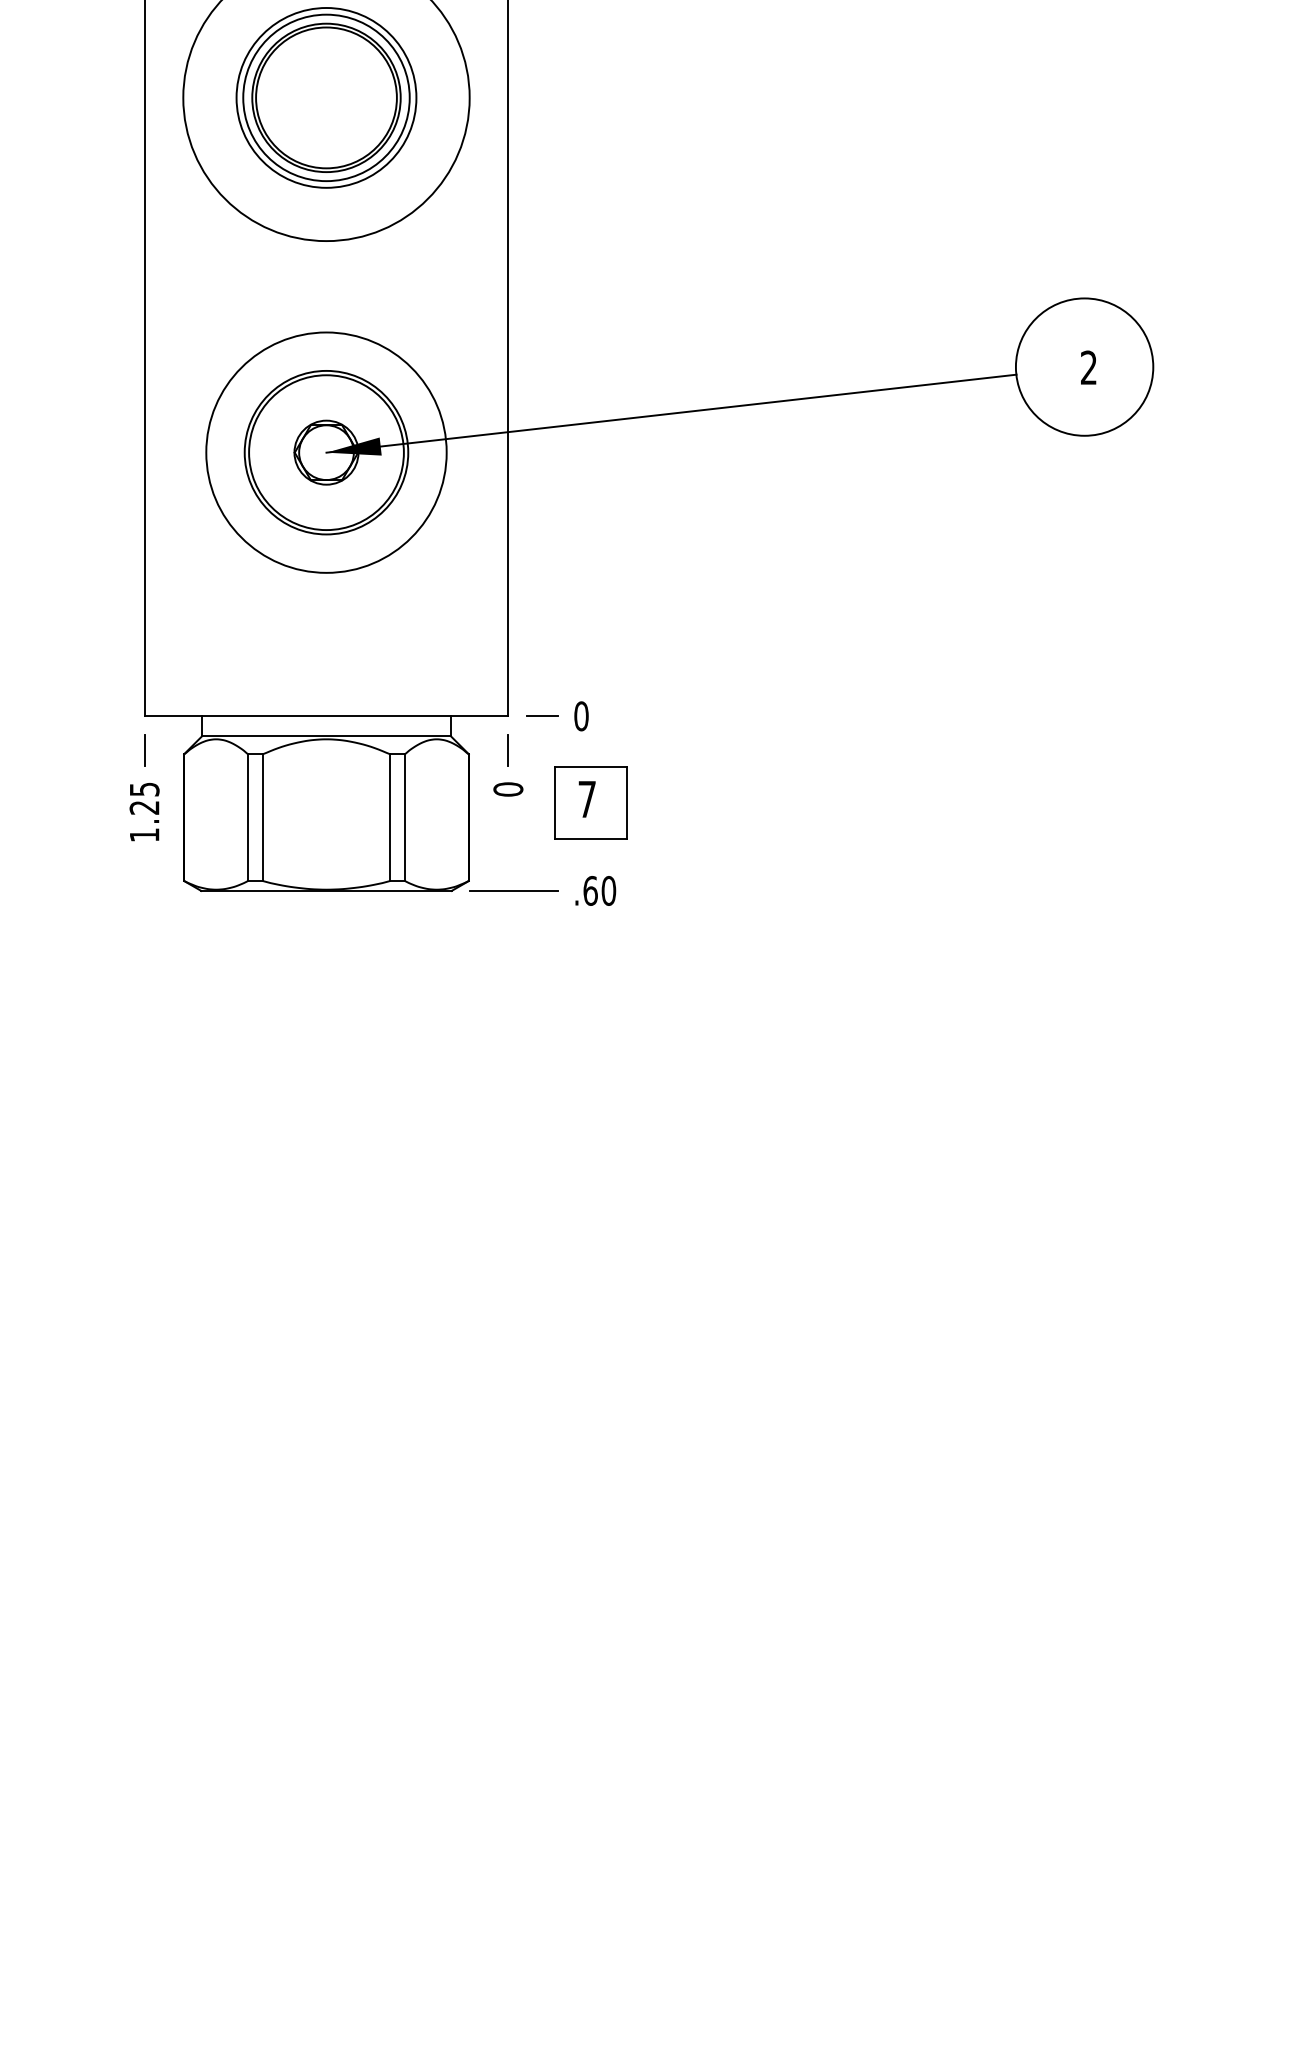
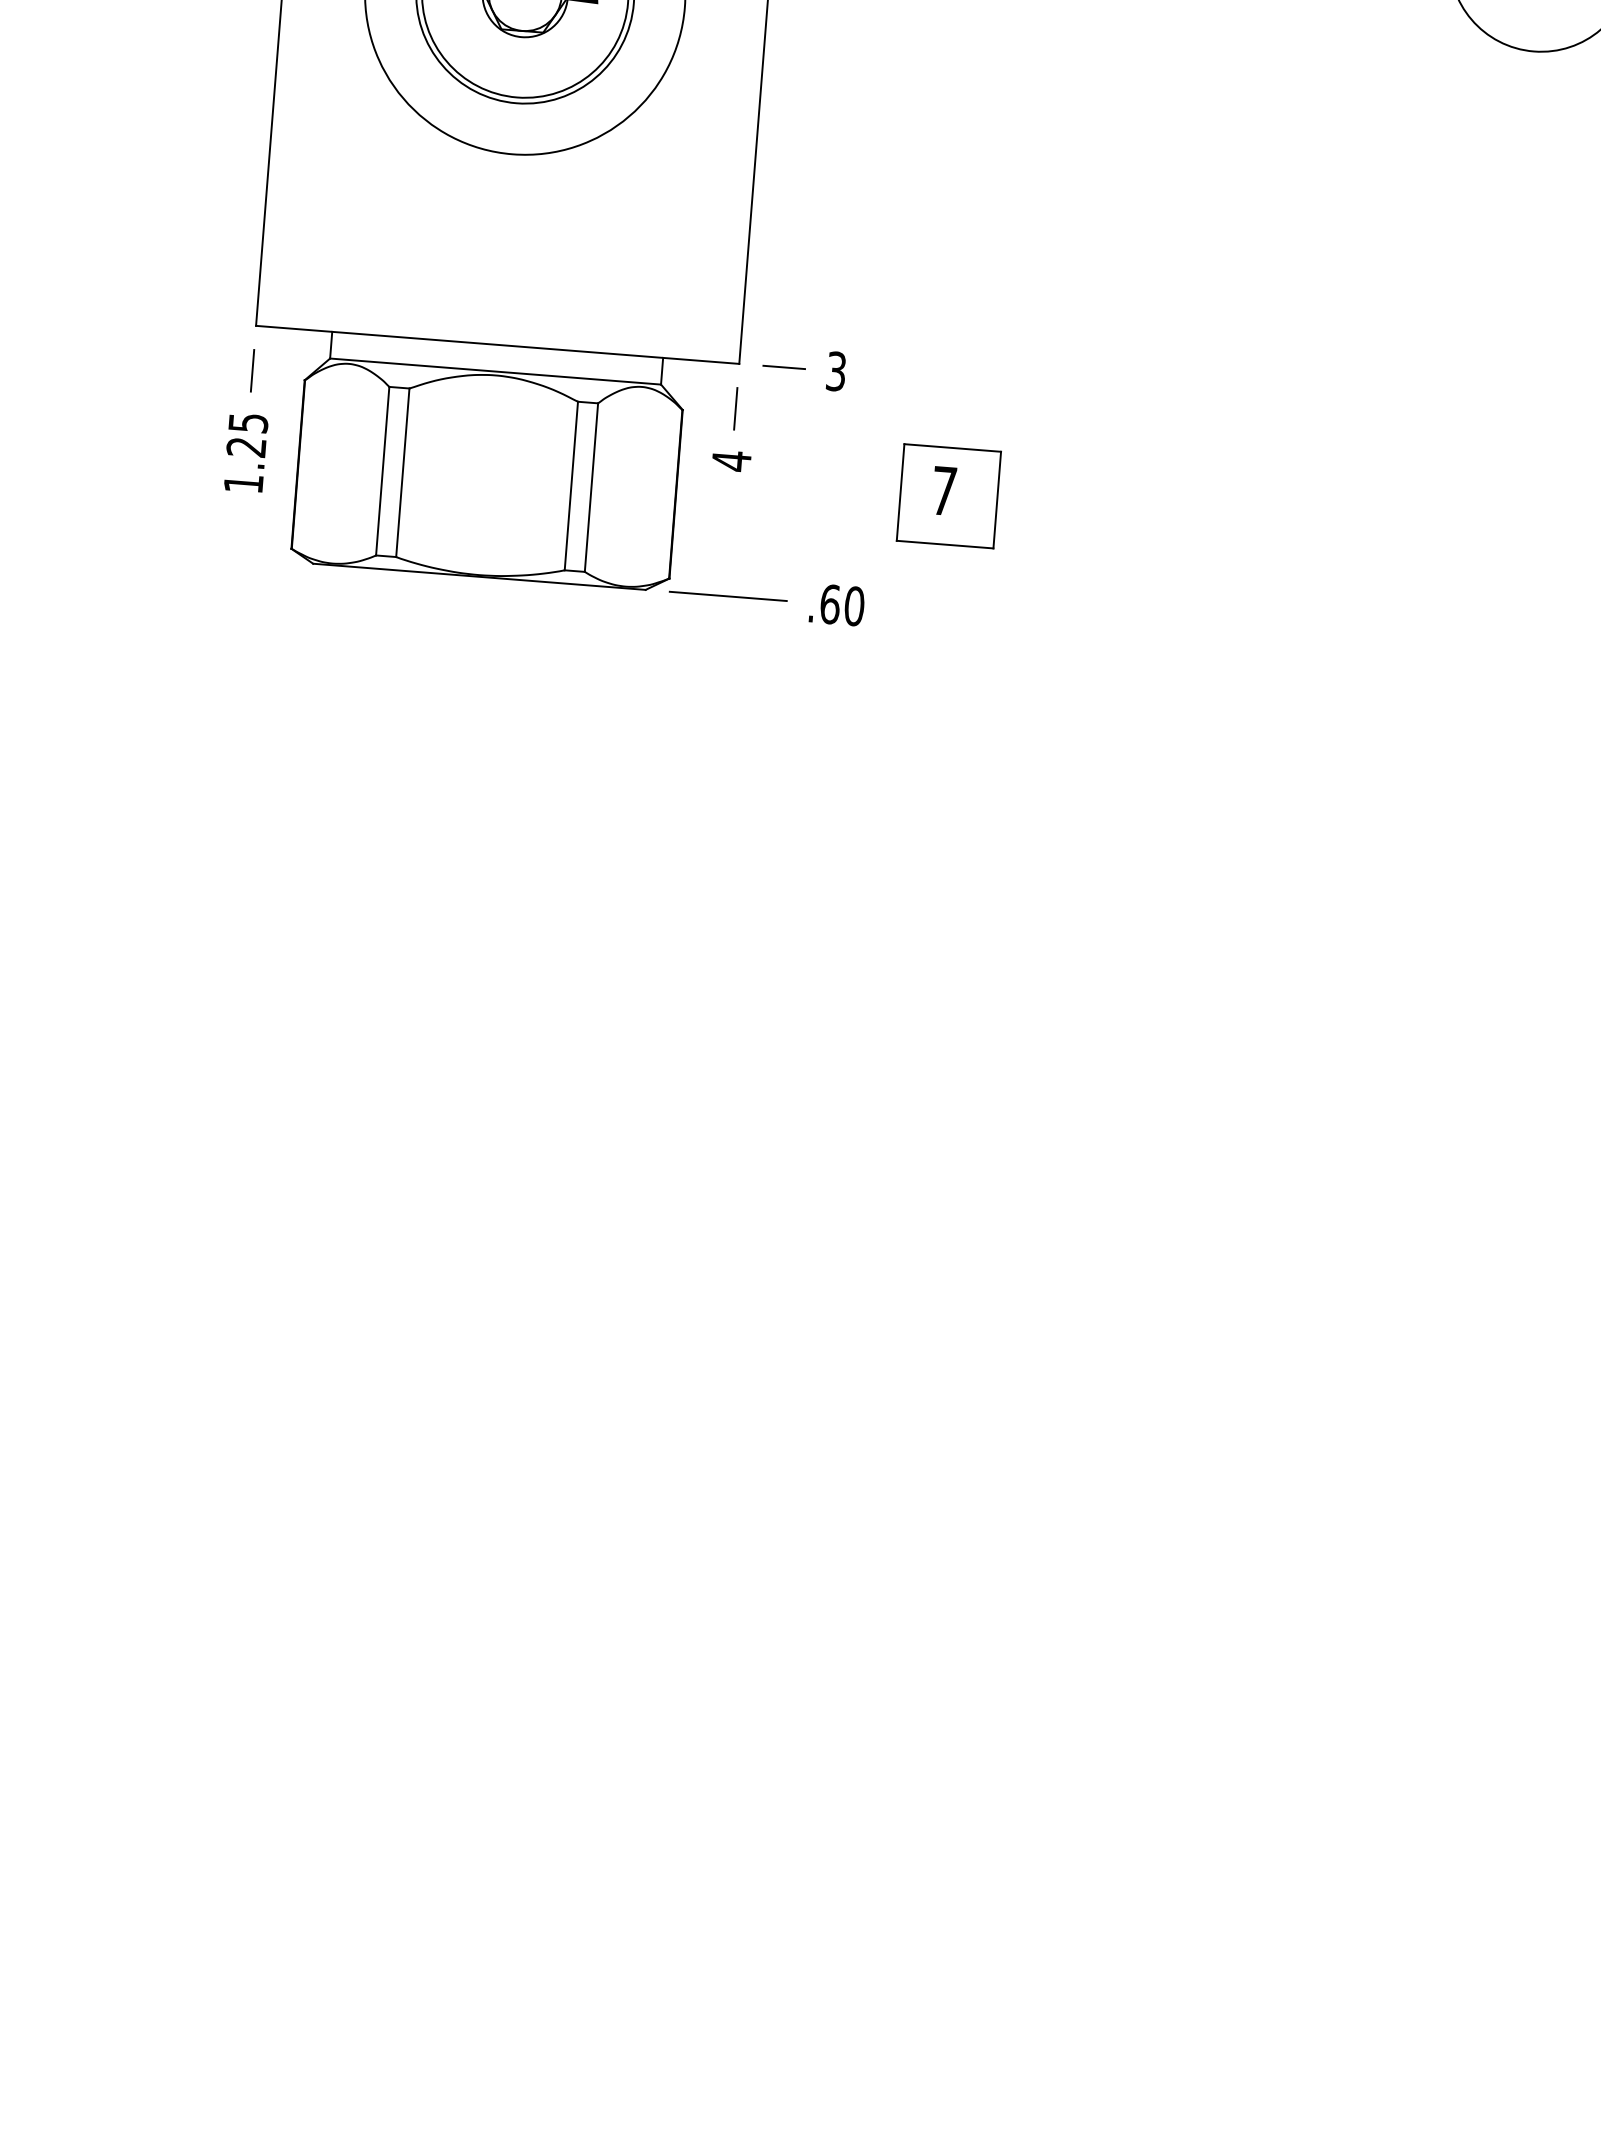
text: (581, 716) -> (836, 371), 0 -> 3
text: (508, 789) -> (731, 461), 0 -> 4
part: (590, 802) -> (948, 495), moved

